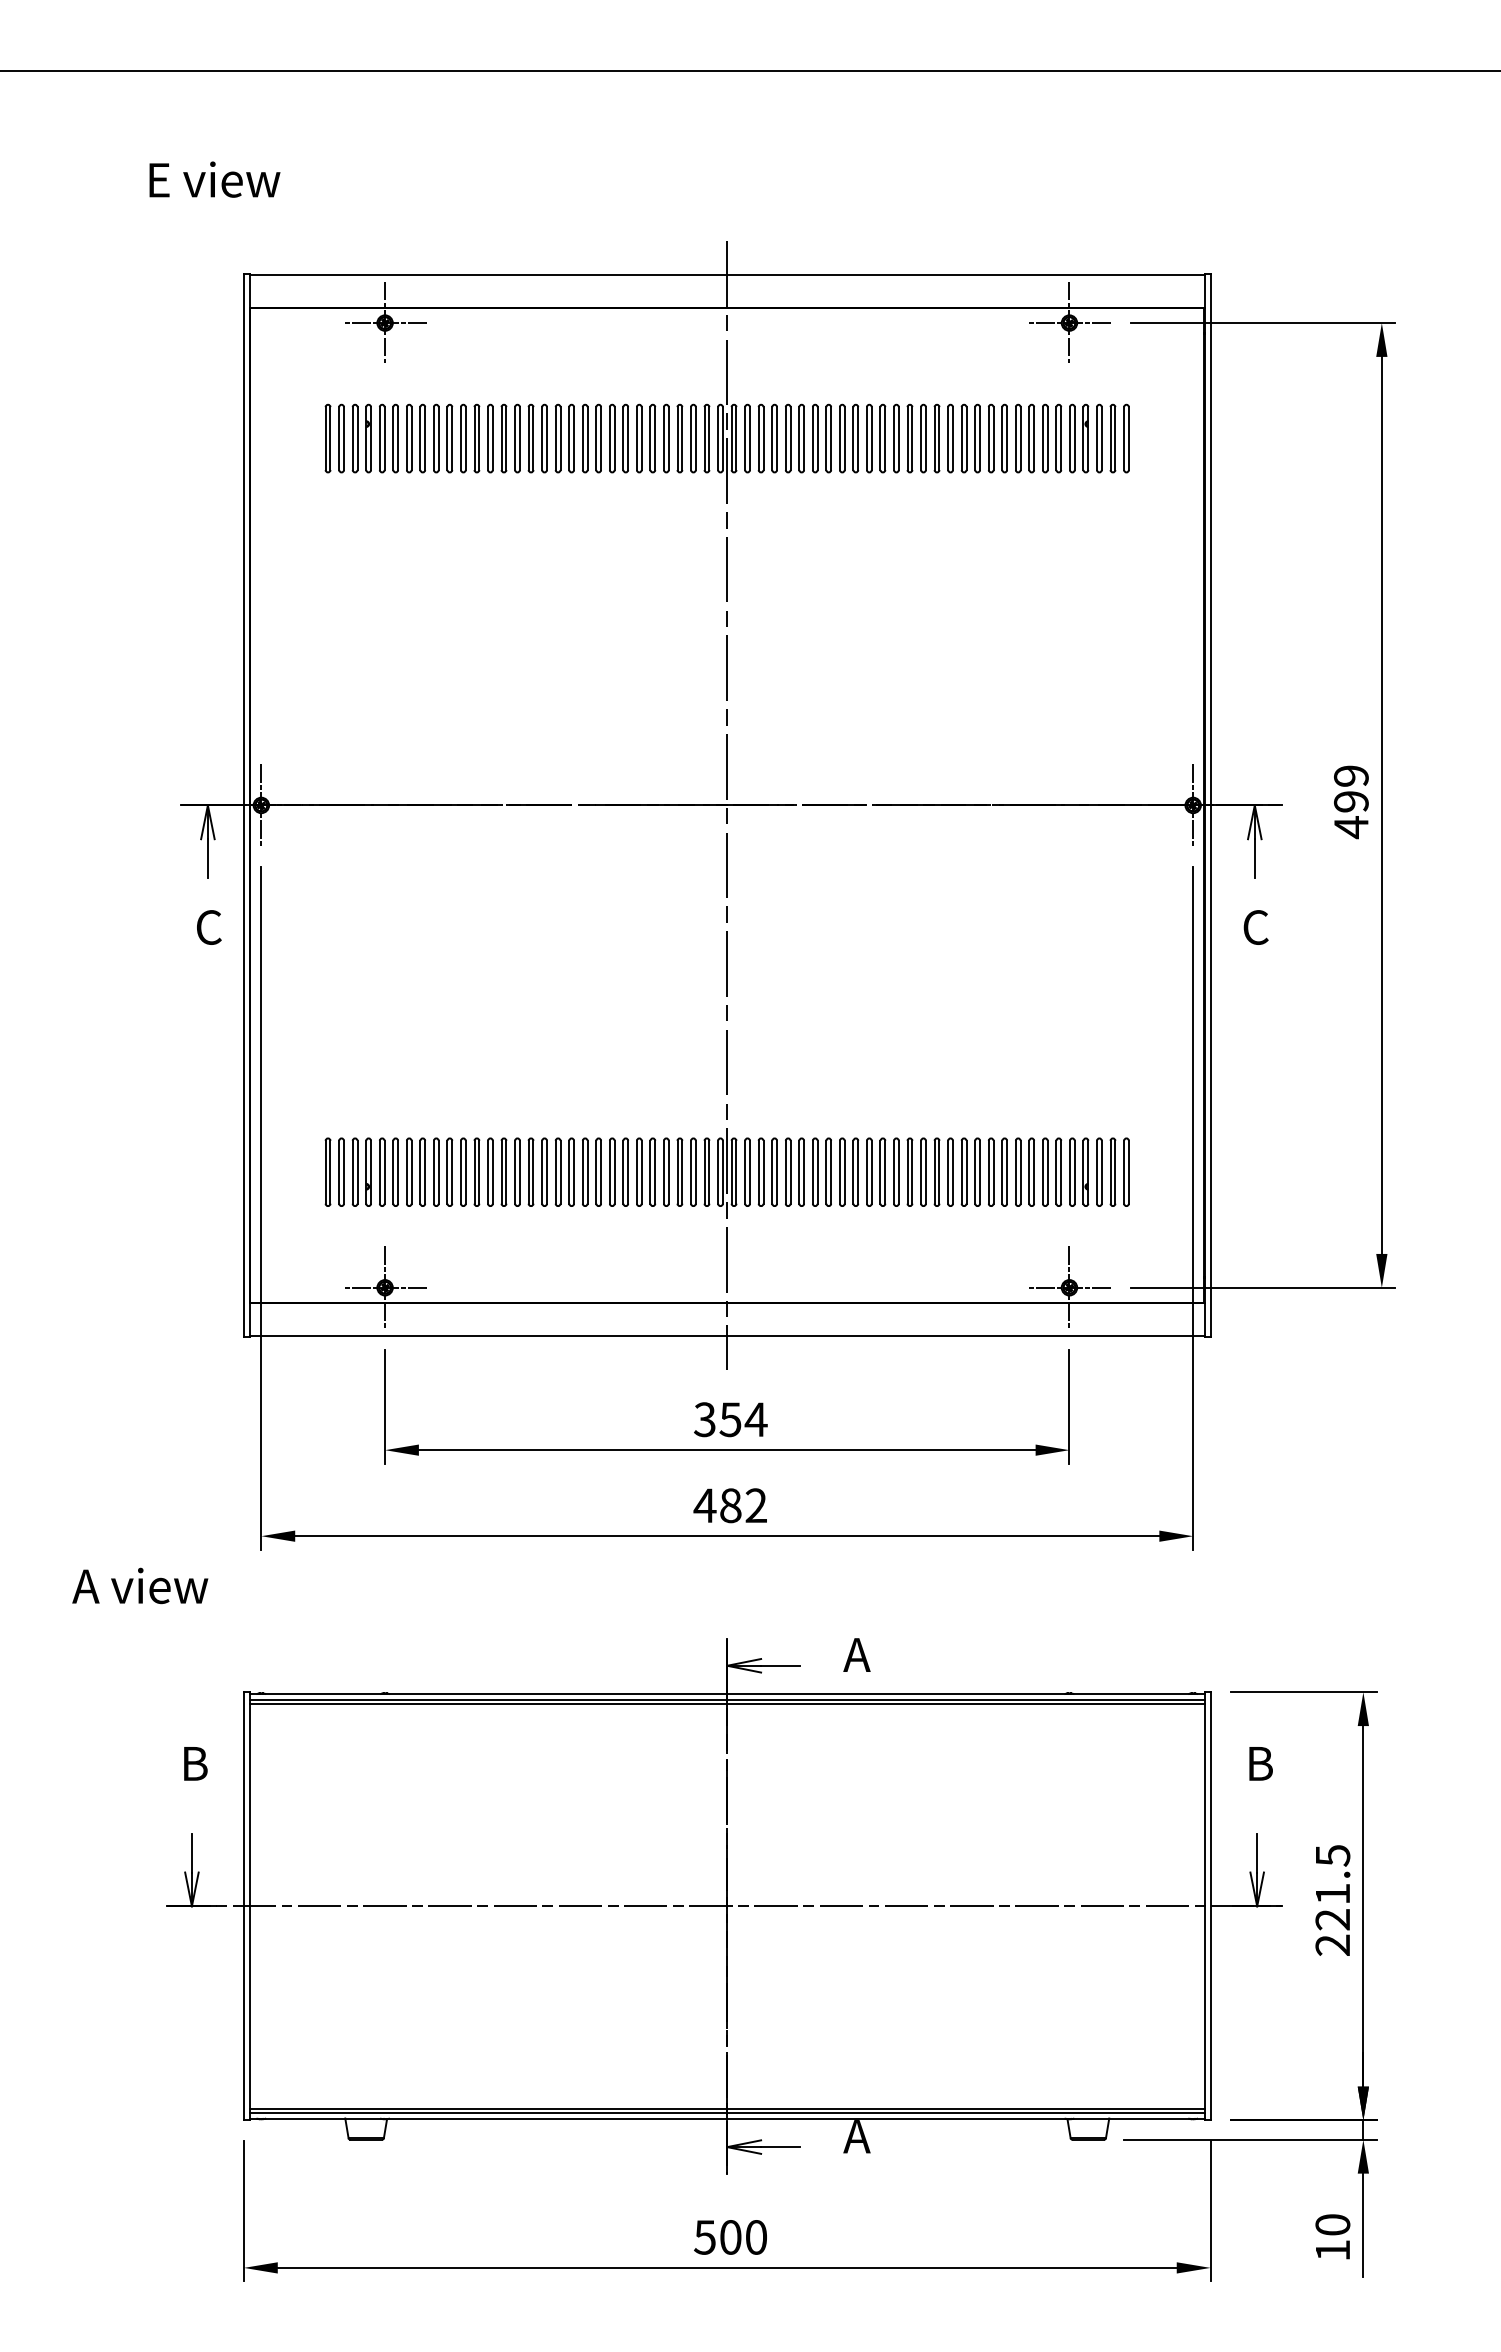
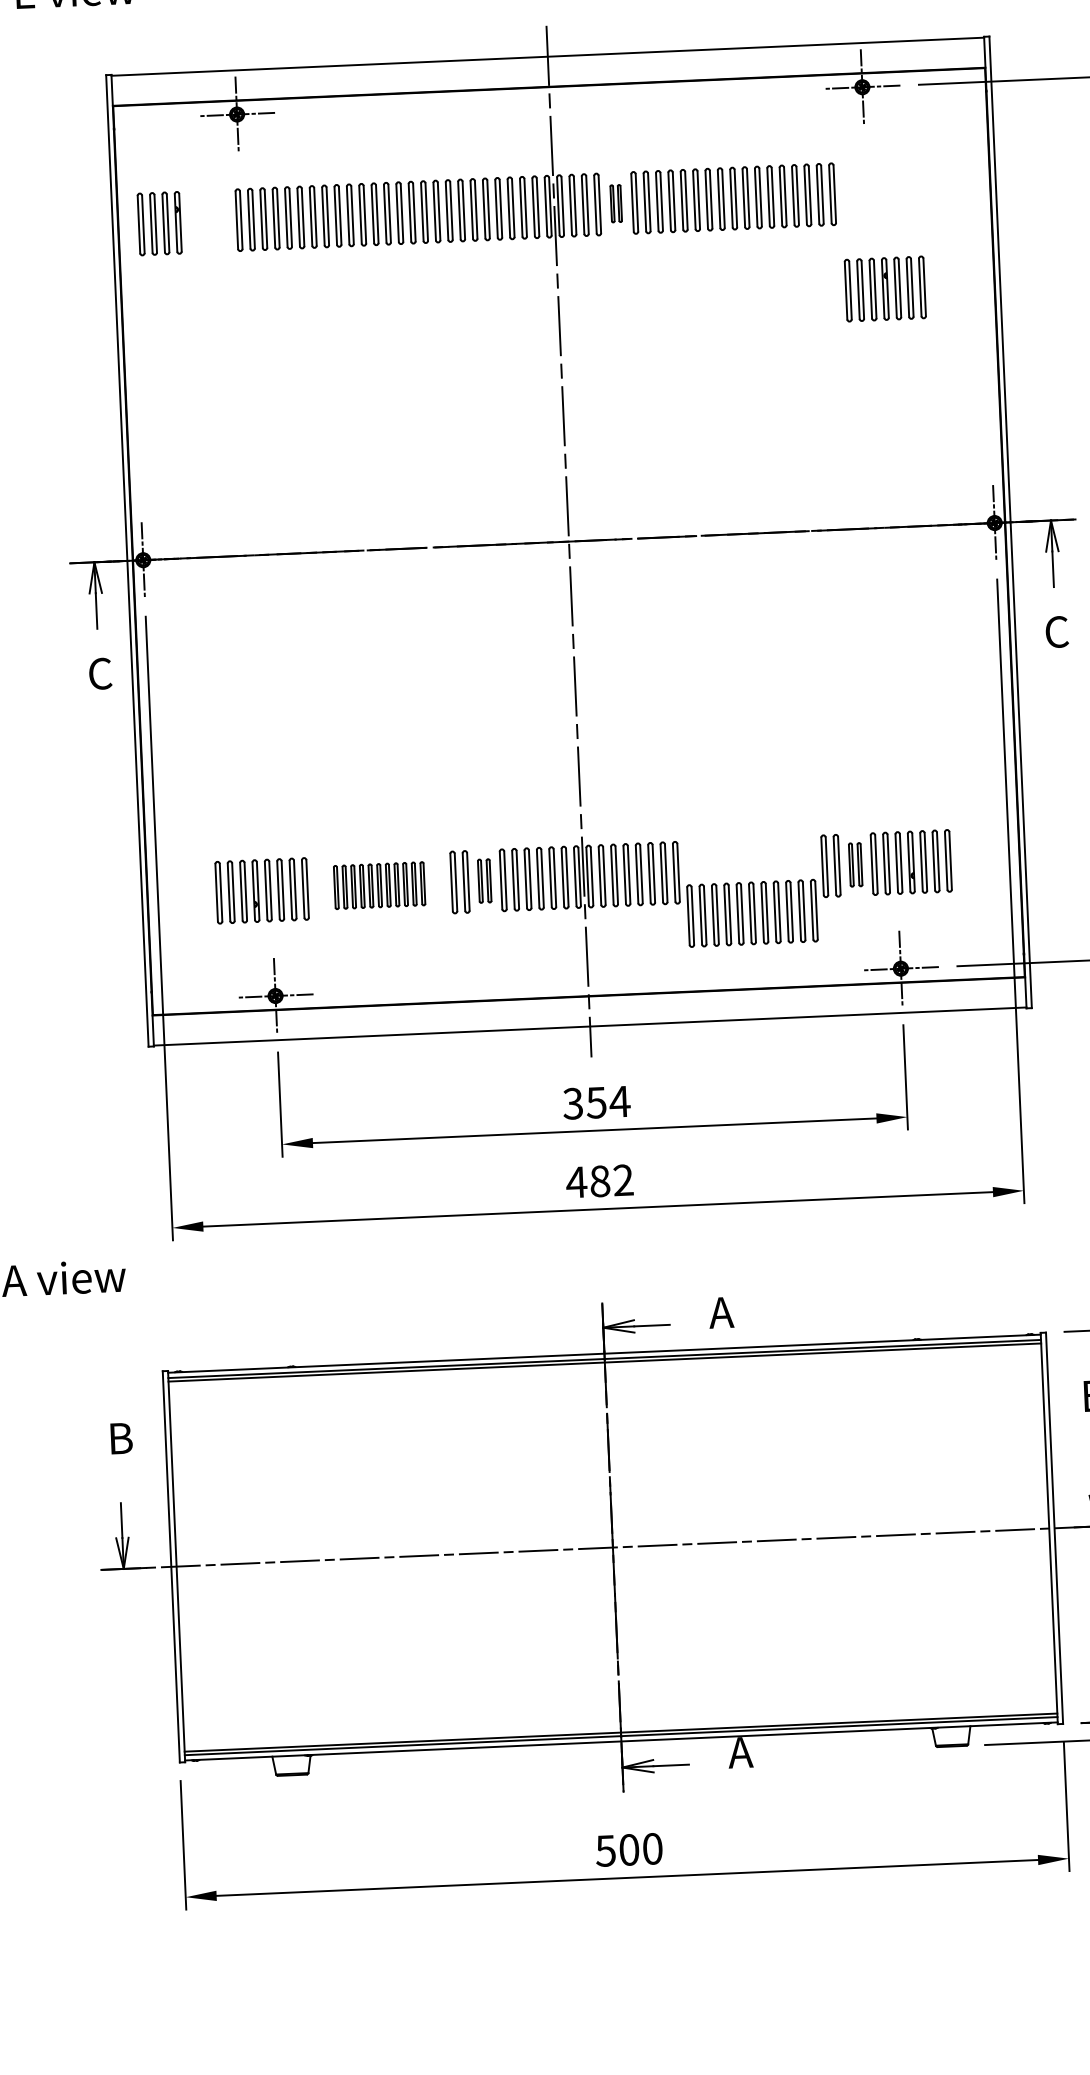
part: (347, 438) -> (158, 223), moved
part: (794, 438) -> (615, 203), size x0.6
part: (1085, 438) -> (885, 288), moved
part: (503, 1171) -> (379, 885), size x0.7
part: (618, 1171) -> (484, 880), size x0.7
part: (909, 1171) -> (752, 912), moved
part: (1024, 1171) -> (855, 864), size x0.7

